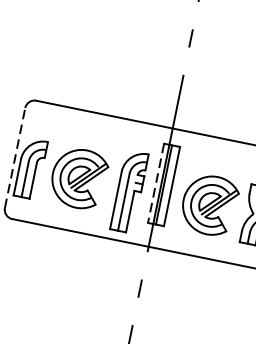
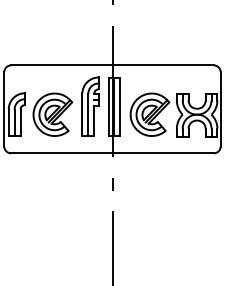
line: (15, 156) -> (4, 108), dashed -> solid
line: (155, 184) -> (108, 107), dashed -> solid
part: (129, 191) -> (90, 106), moved

